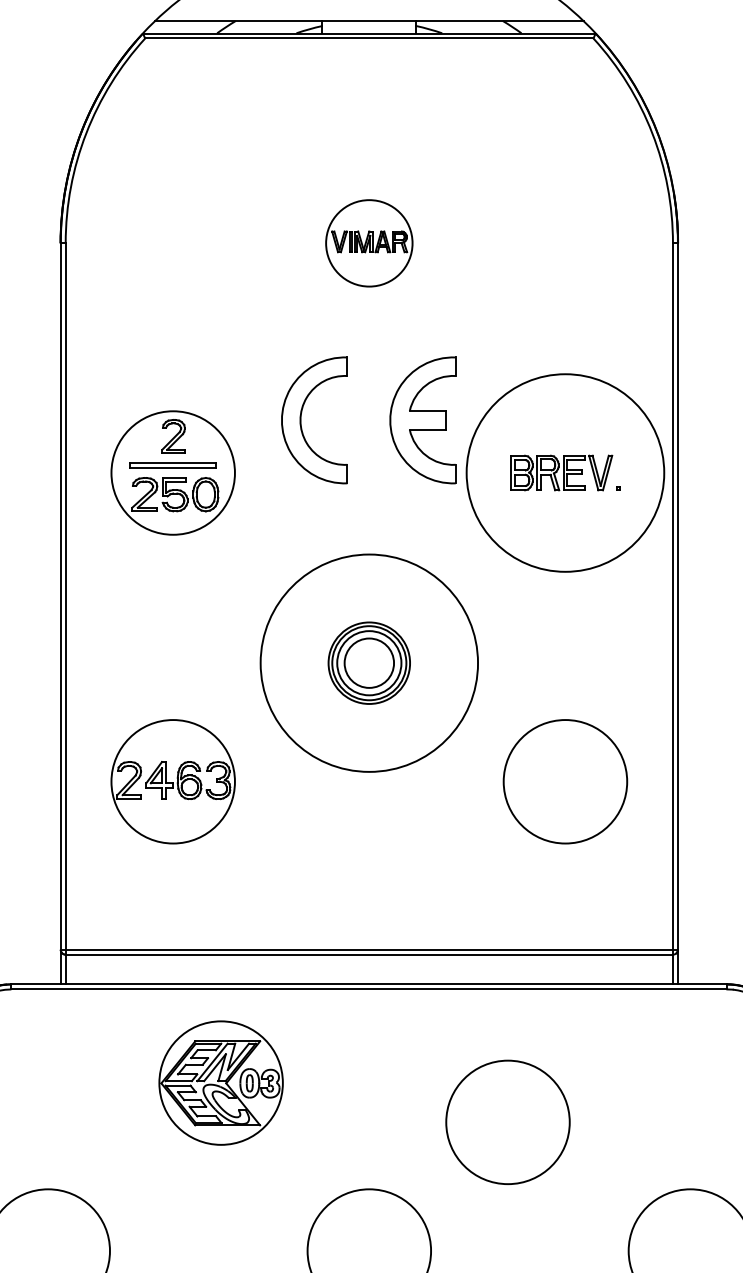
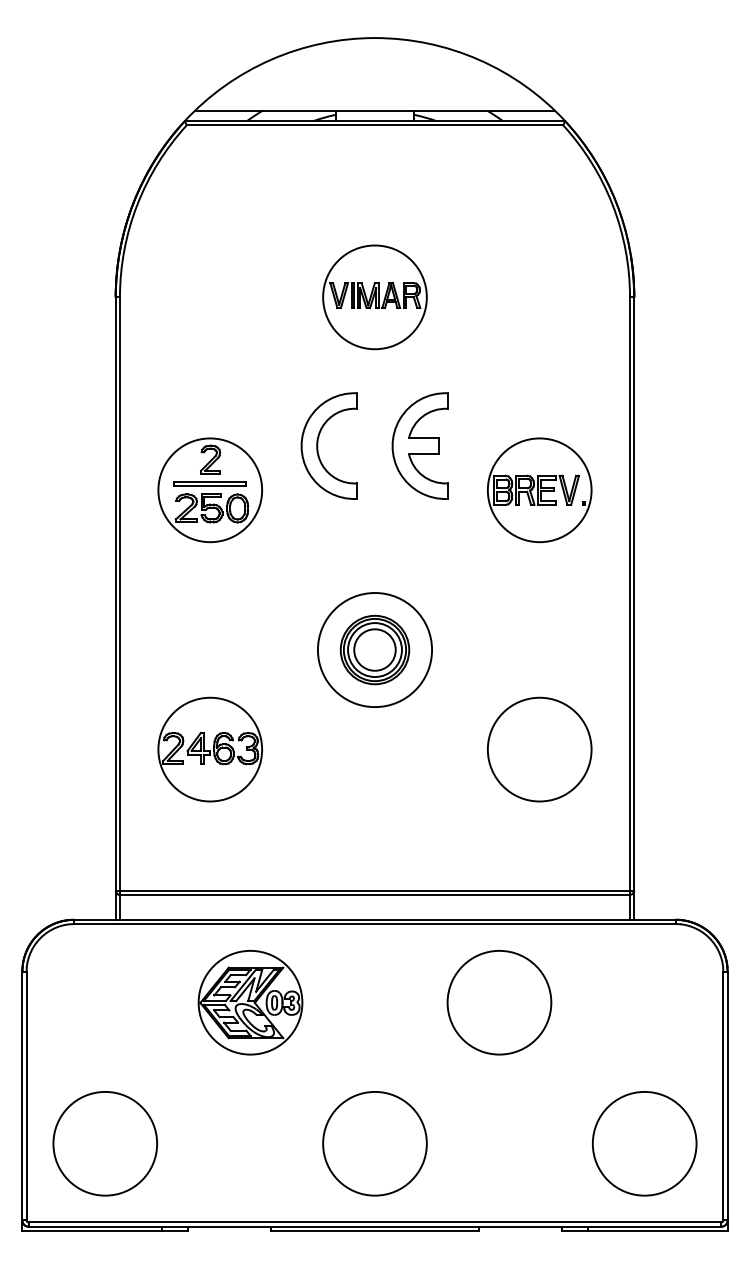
part: (368, 243) -> (374, 297), size x1.43
circle: (565, 473) -> (539, 490), size x0.62
circle: (368, 663) -> (374, 650), size x0.62
circle: (508, 1122) -> (499, 1002), moved

